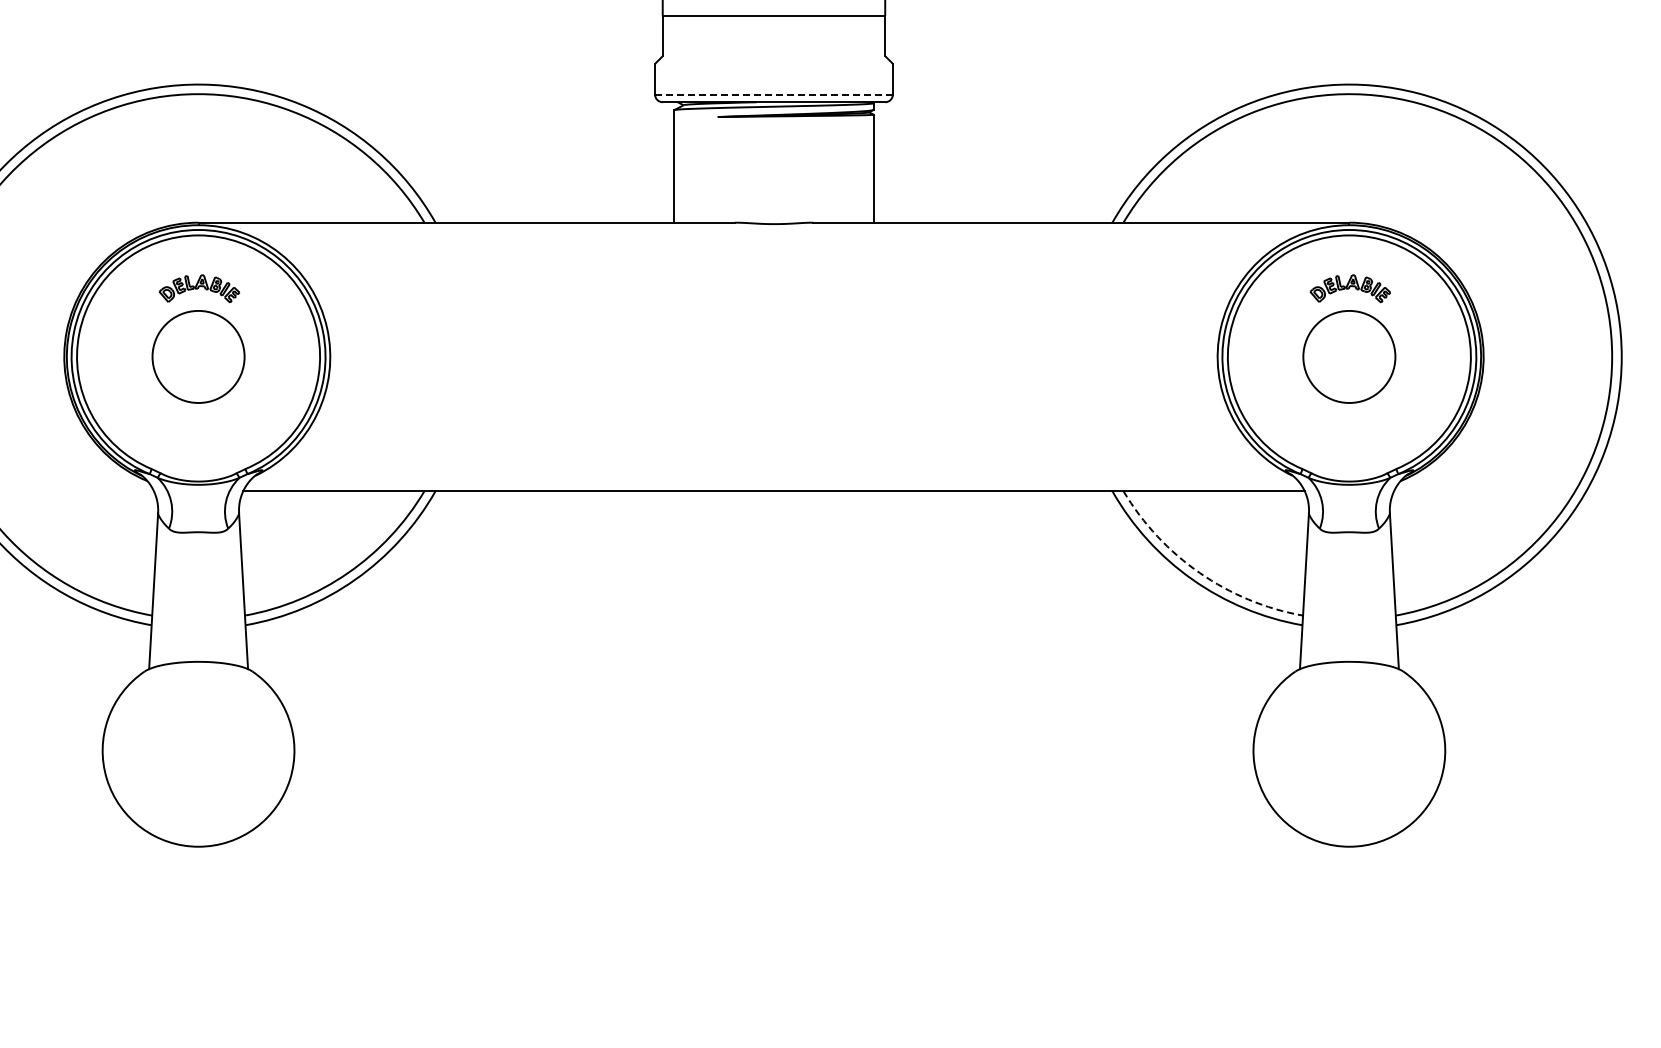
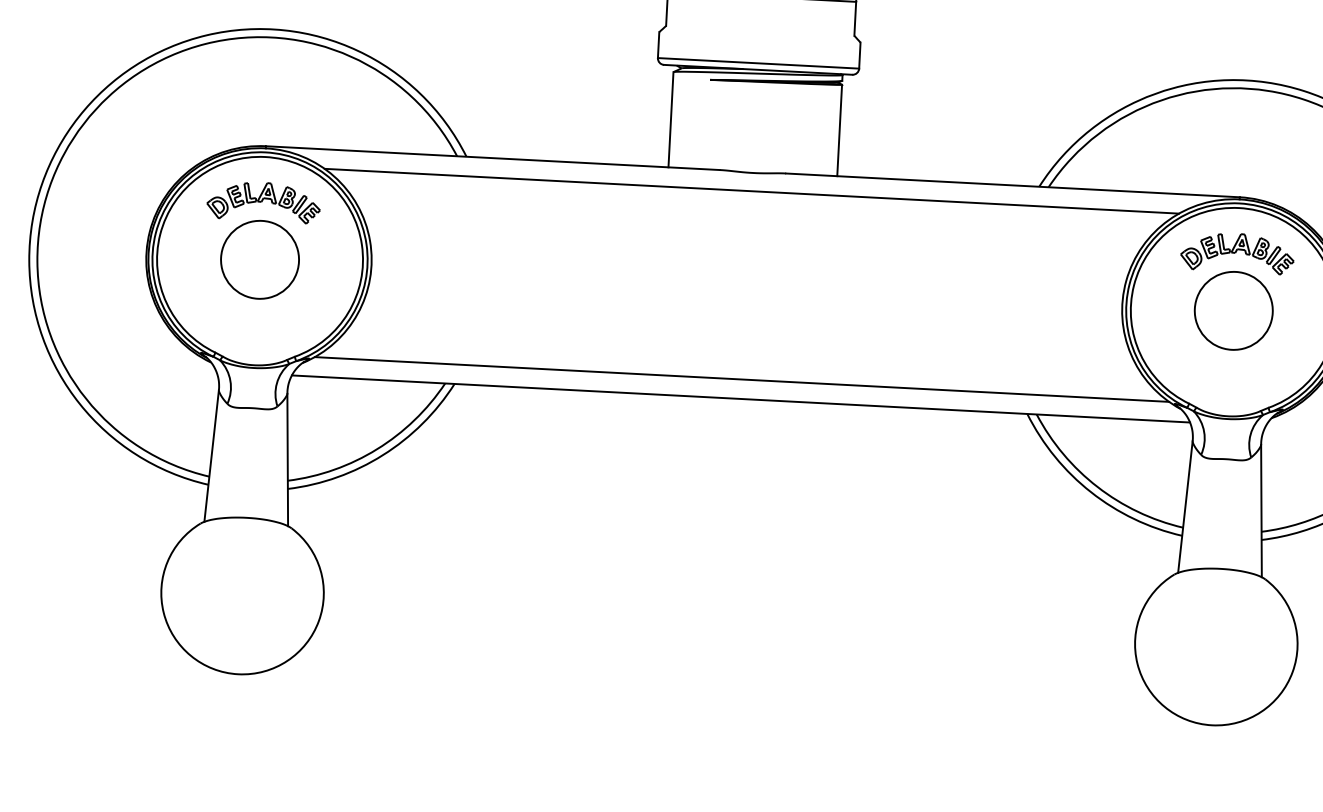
line: (773, 94) -> (758, 63), dashed -> solid
line: (773, 245) -> (751, 191), added
part: (199, 288) -> (263, 201), size x1.67
part: (1350, 288) -> (1237, 253), size x1.67
line: (773, 468) -> (741, 379), added
arc: (1199, 572) -> (1097, 486), dashed -> solid

